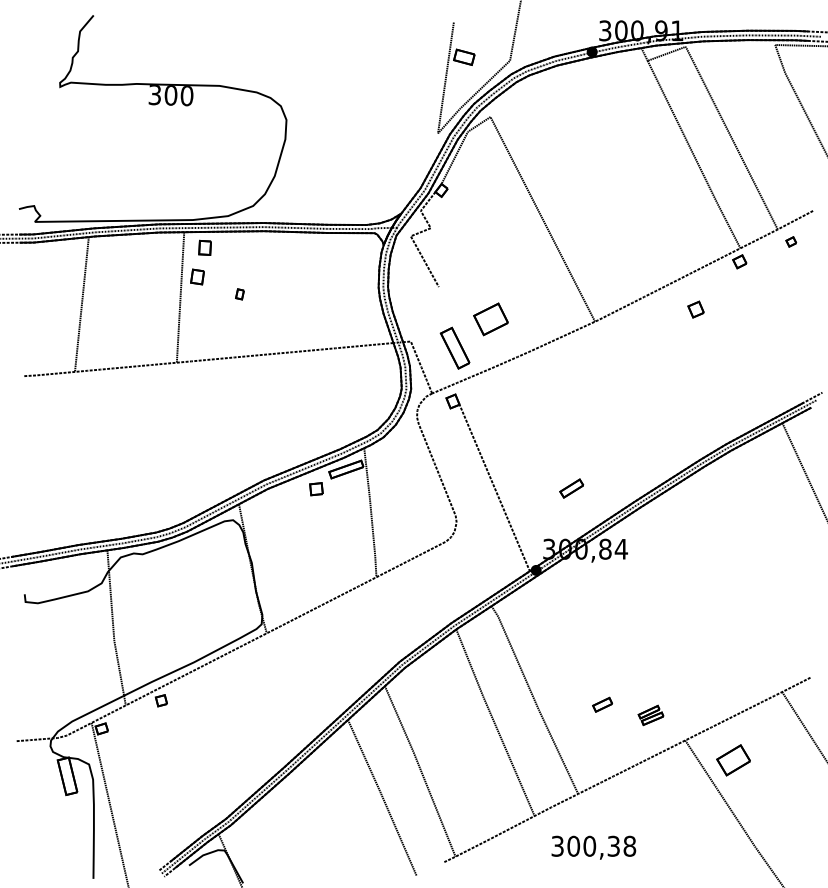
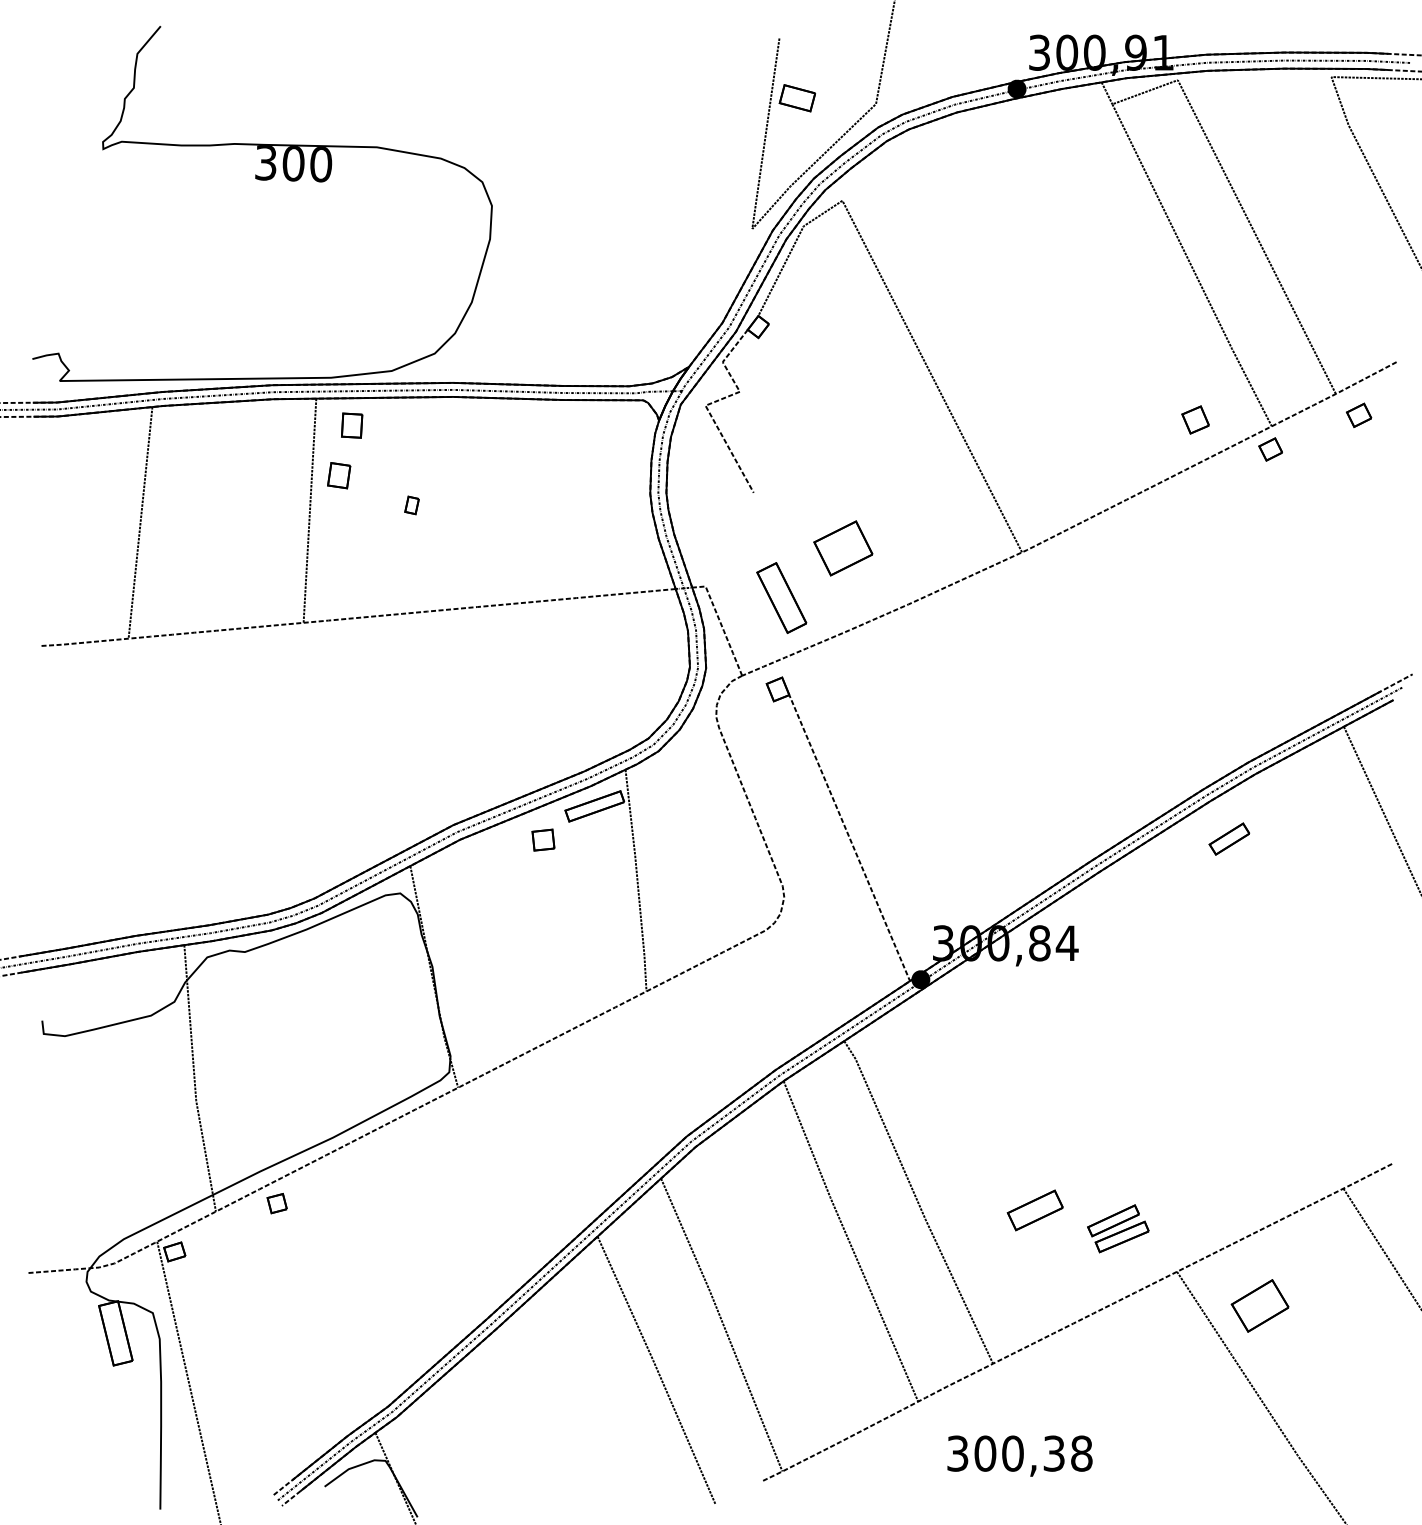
part: (791, 241) -> (1359, 414), size x1.43
part: (695, 309) -> (1194, 419), moved
part: (571, 488) -> (1228, 838), moved
part: (602, 704) -> (1034, 1210), size x1.67
part: (650, 715) -> (1117, 1228), size x1.43

